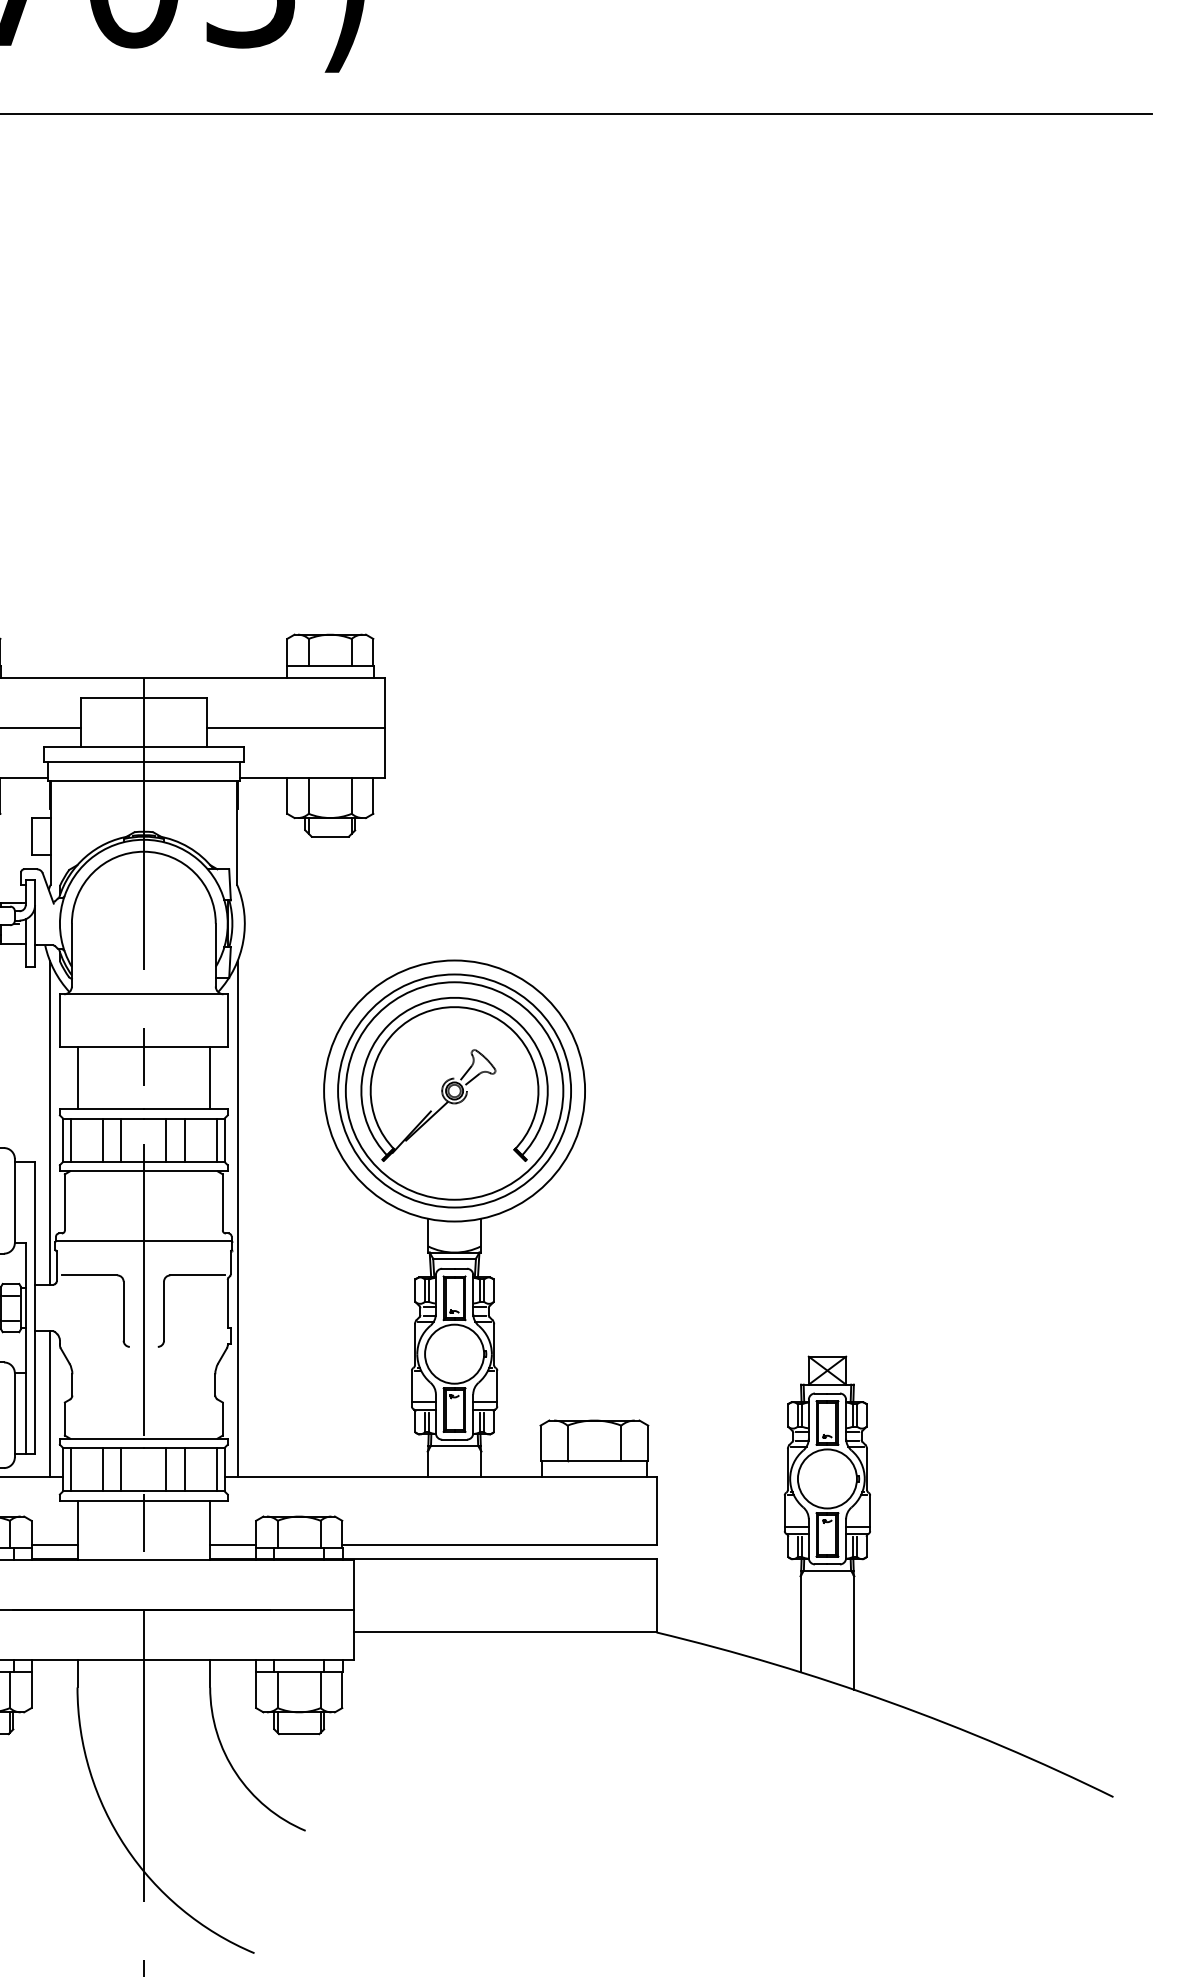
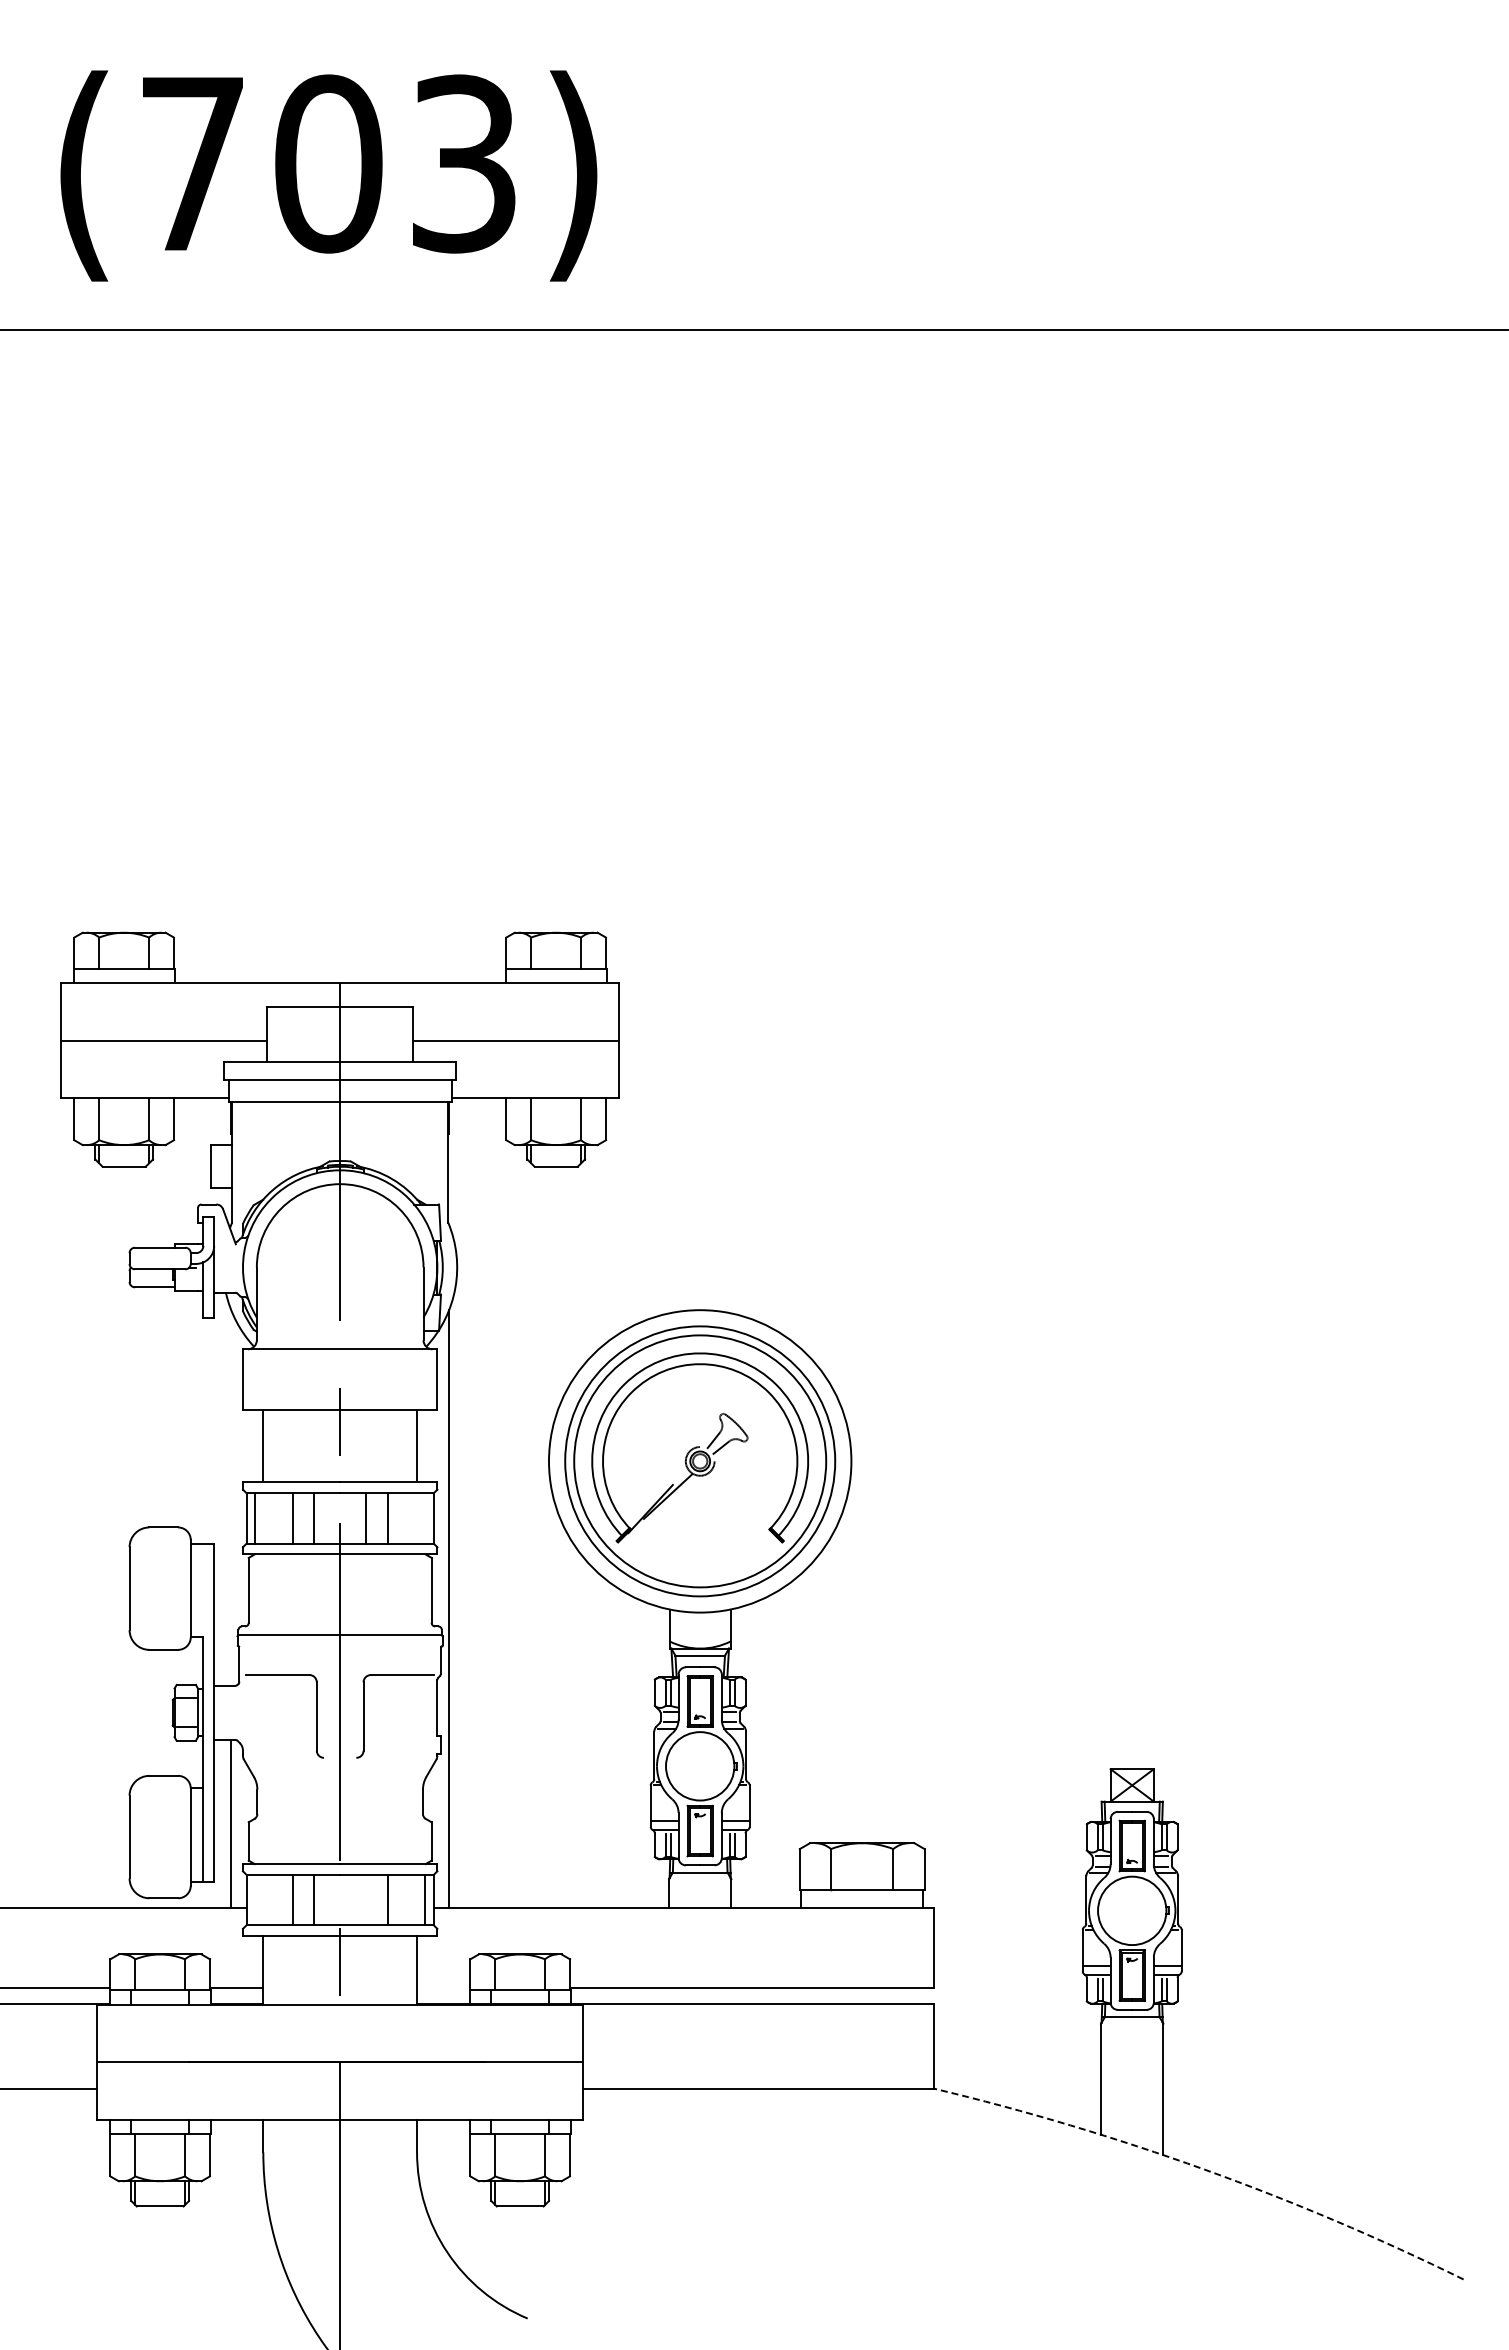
line: (50, 1122) -> (231, 1497), removed
line: (216, 1140) -> (424, 1518), removed
line: (70, 1469) -> (255, 1899), removed
line: (166, 1469) -> (366, 1899), removed
line: (233, 1545) -> (443, 1987), removed
arc: (889, 1702) -> (1204, 2169), solid -> dashed

